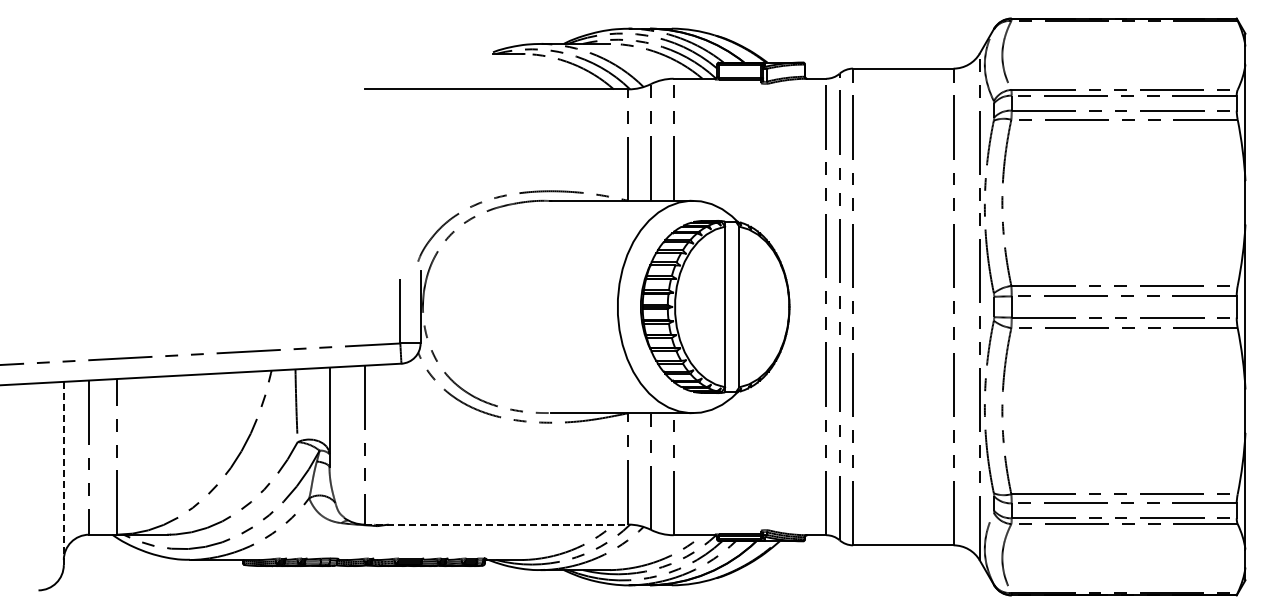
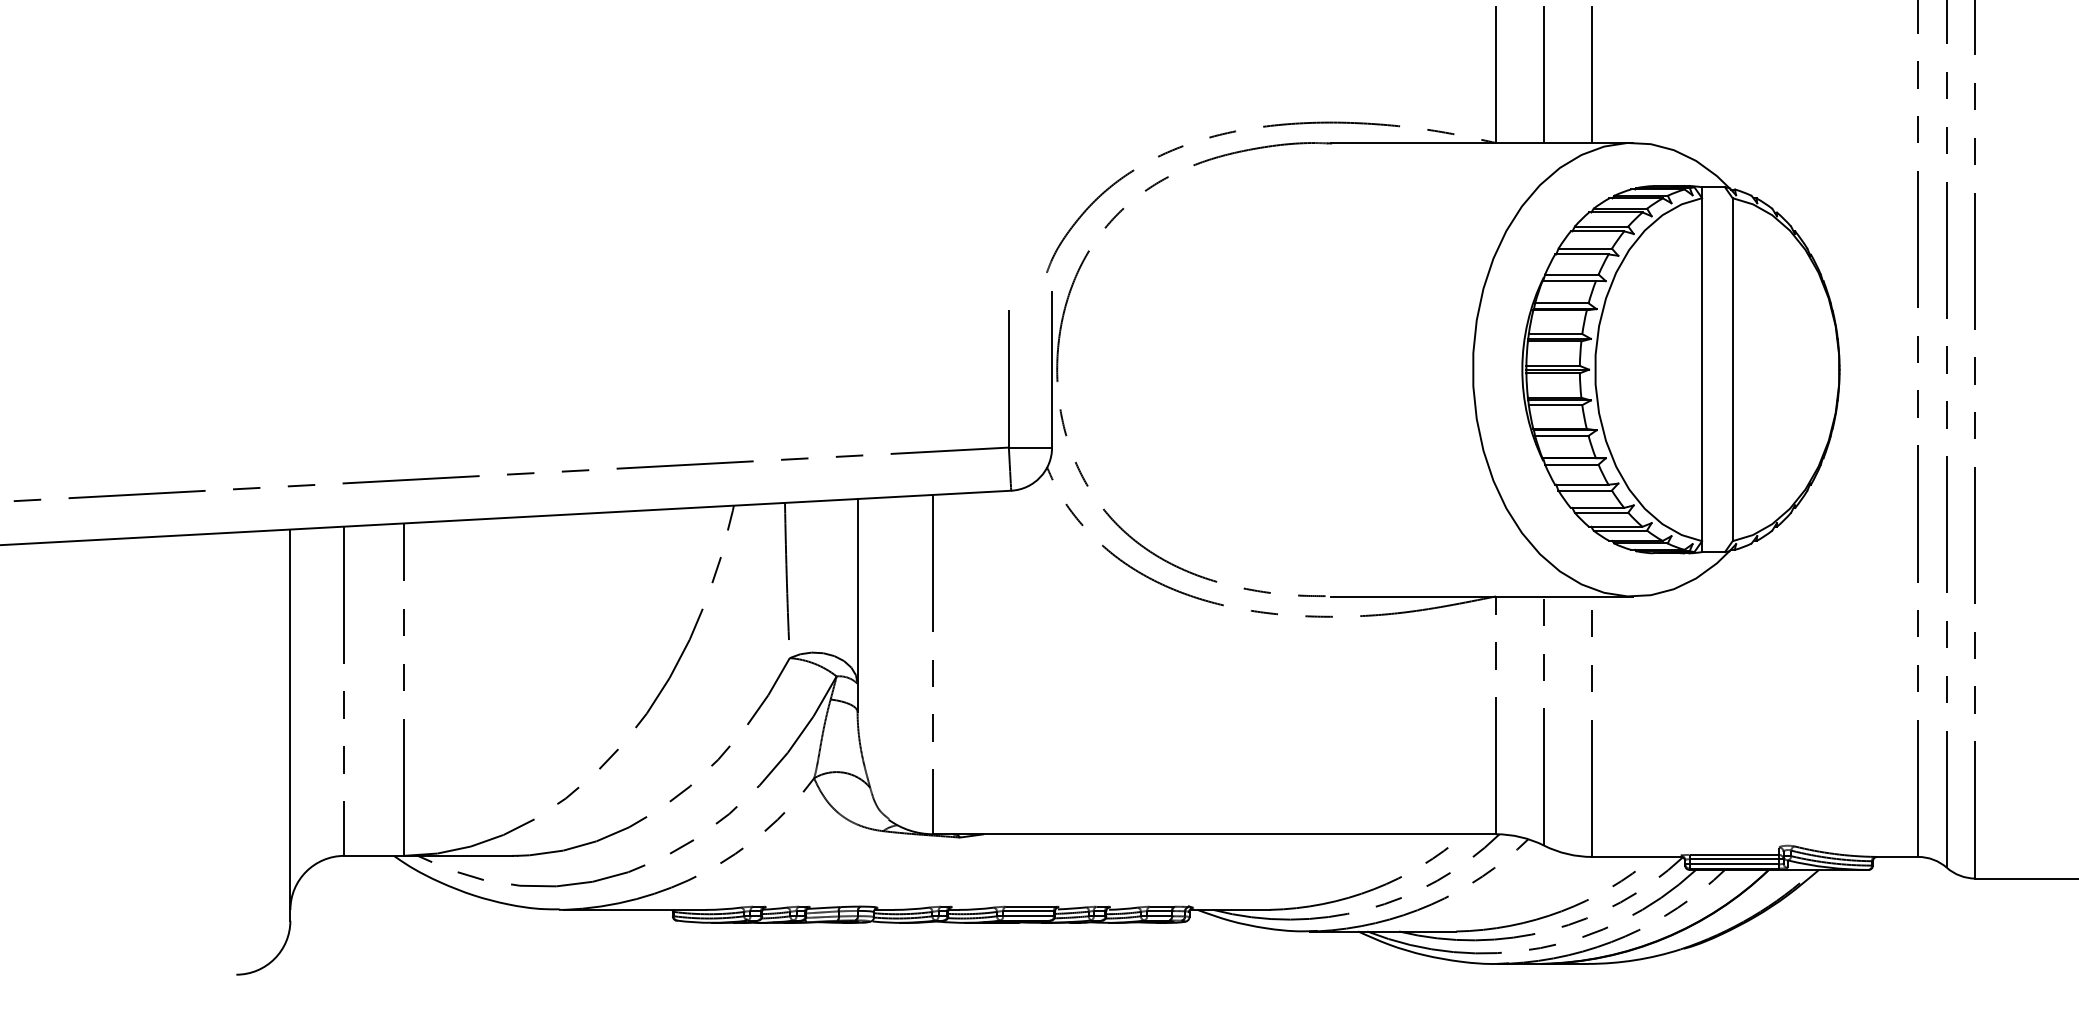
line: (63, 473) -> (289, 725), dashed -> solid
line: (496, 524) -> (1214, 834), dashed -> solid

